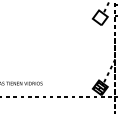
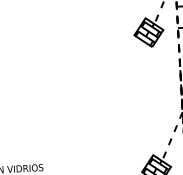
hatch: (99, 17) -> (147, 32), added

